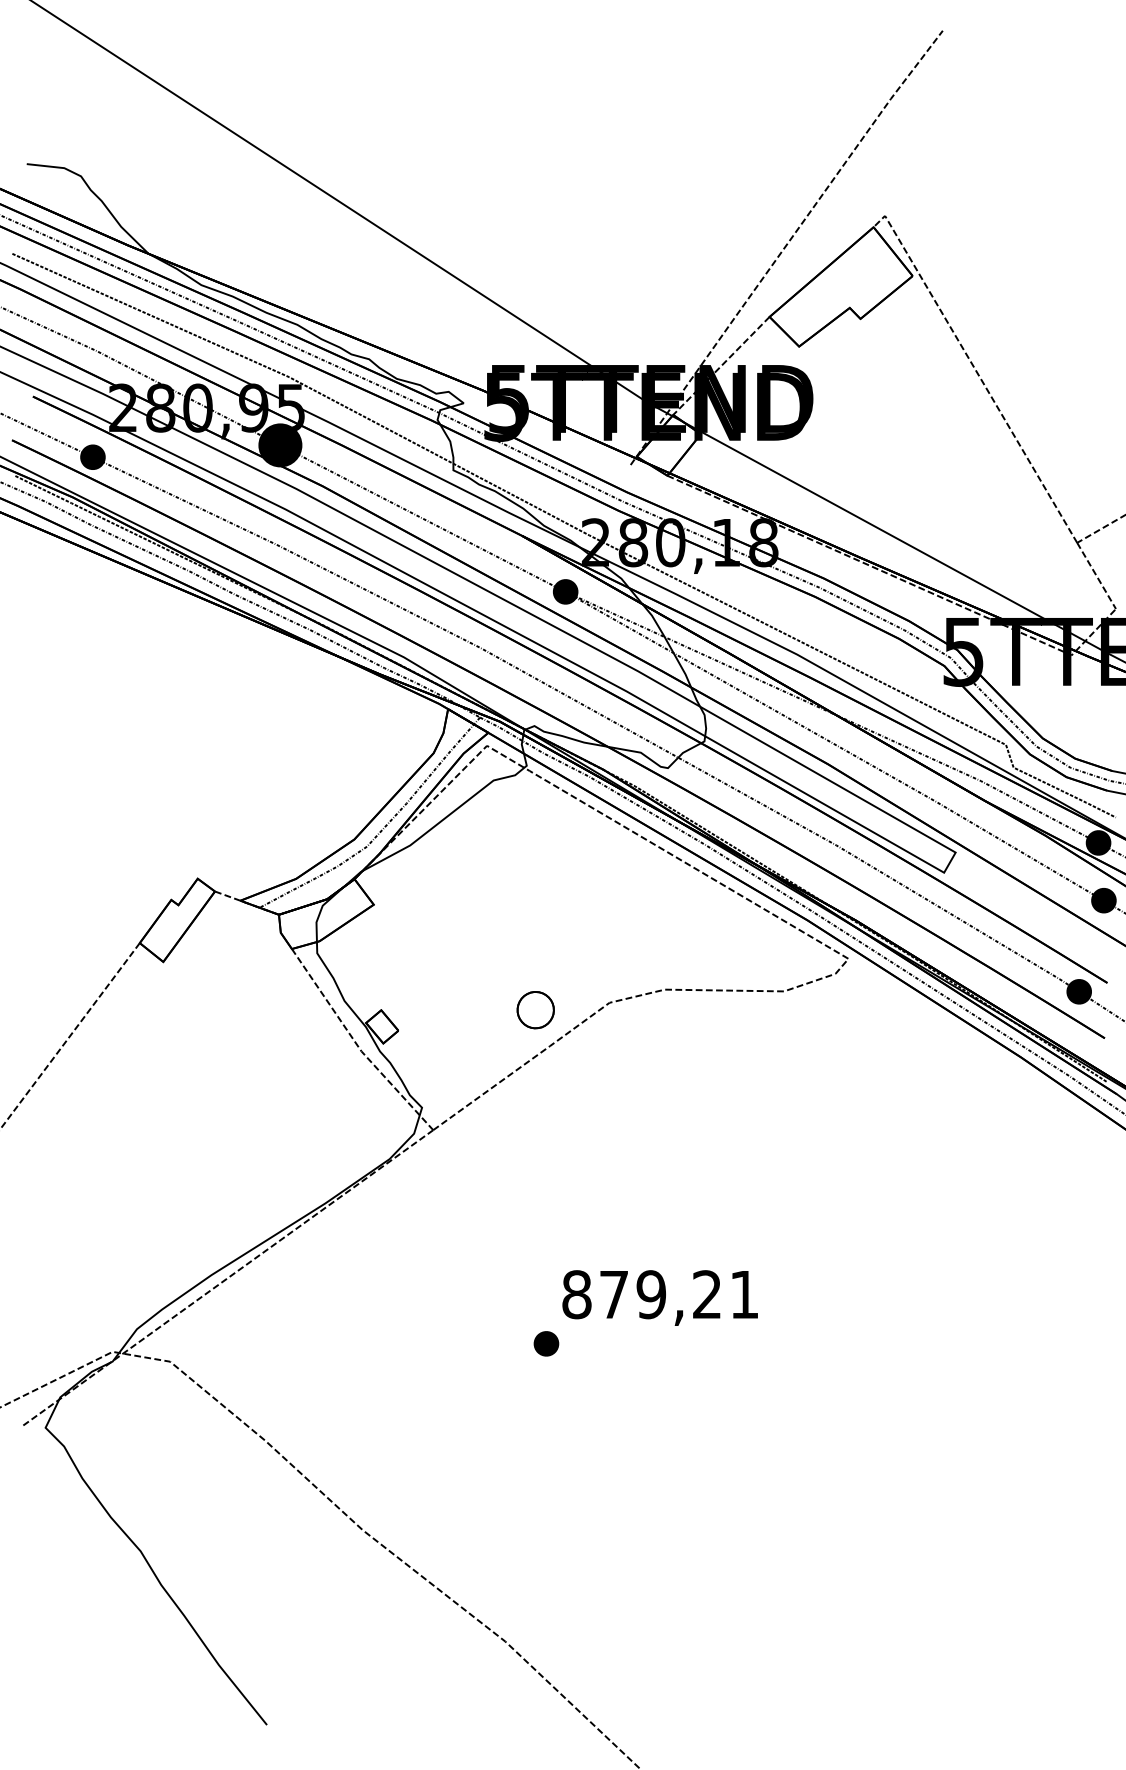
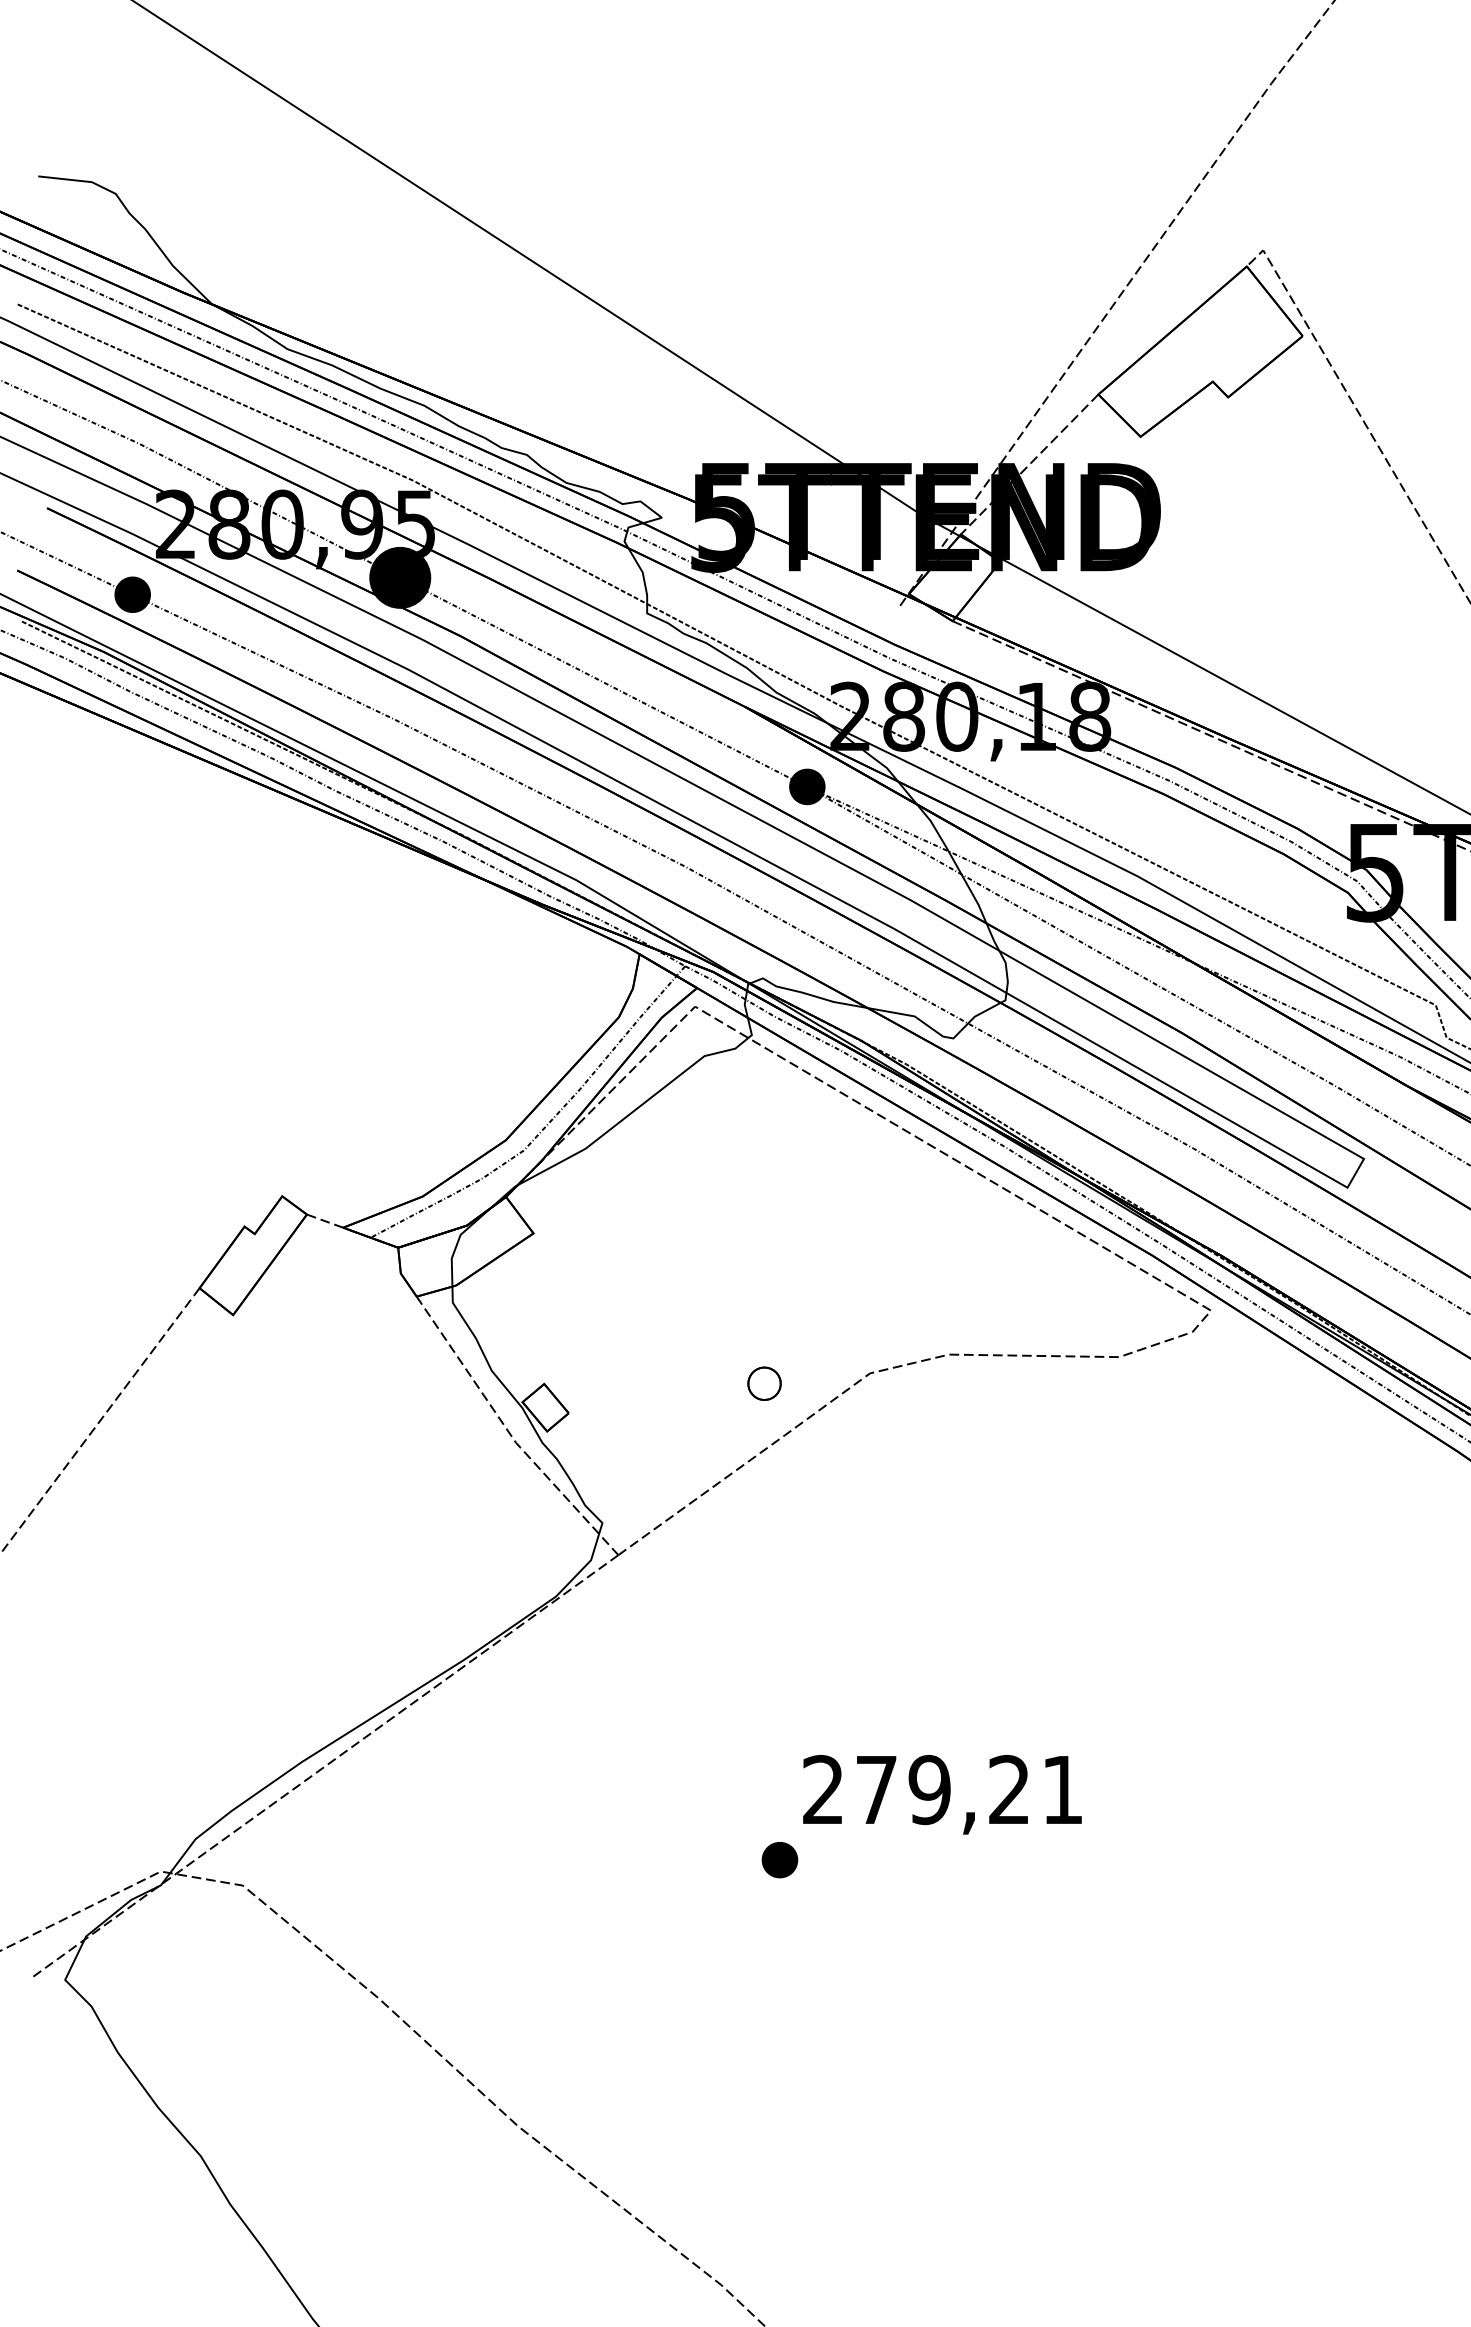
part: (535, 1009) -> (764, 1382), size x0.62
text: (576, 1294) -> (822, 1789), 879,21 -> 279,21

